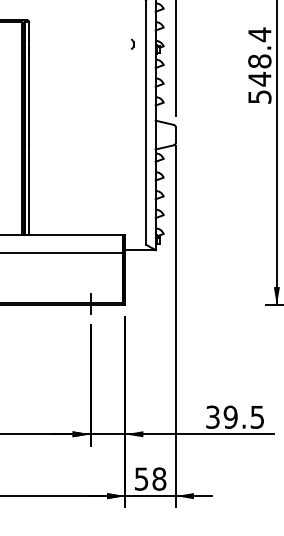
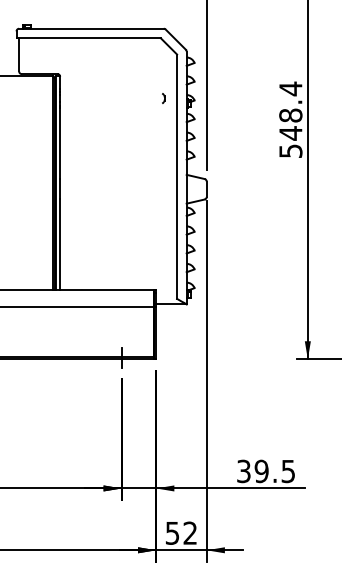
text: (159, 478) -> (190, 532), 58 -> 52

